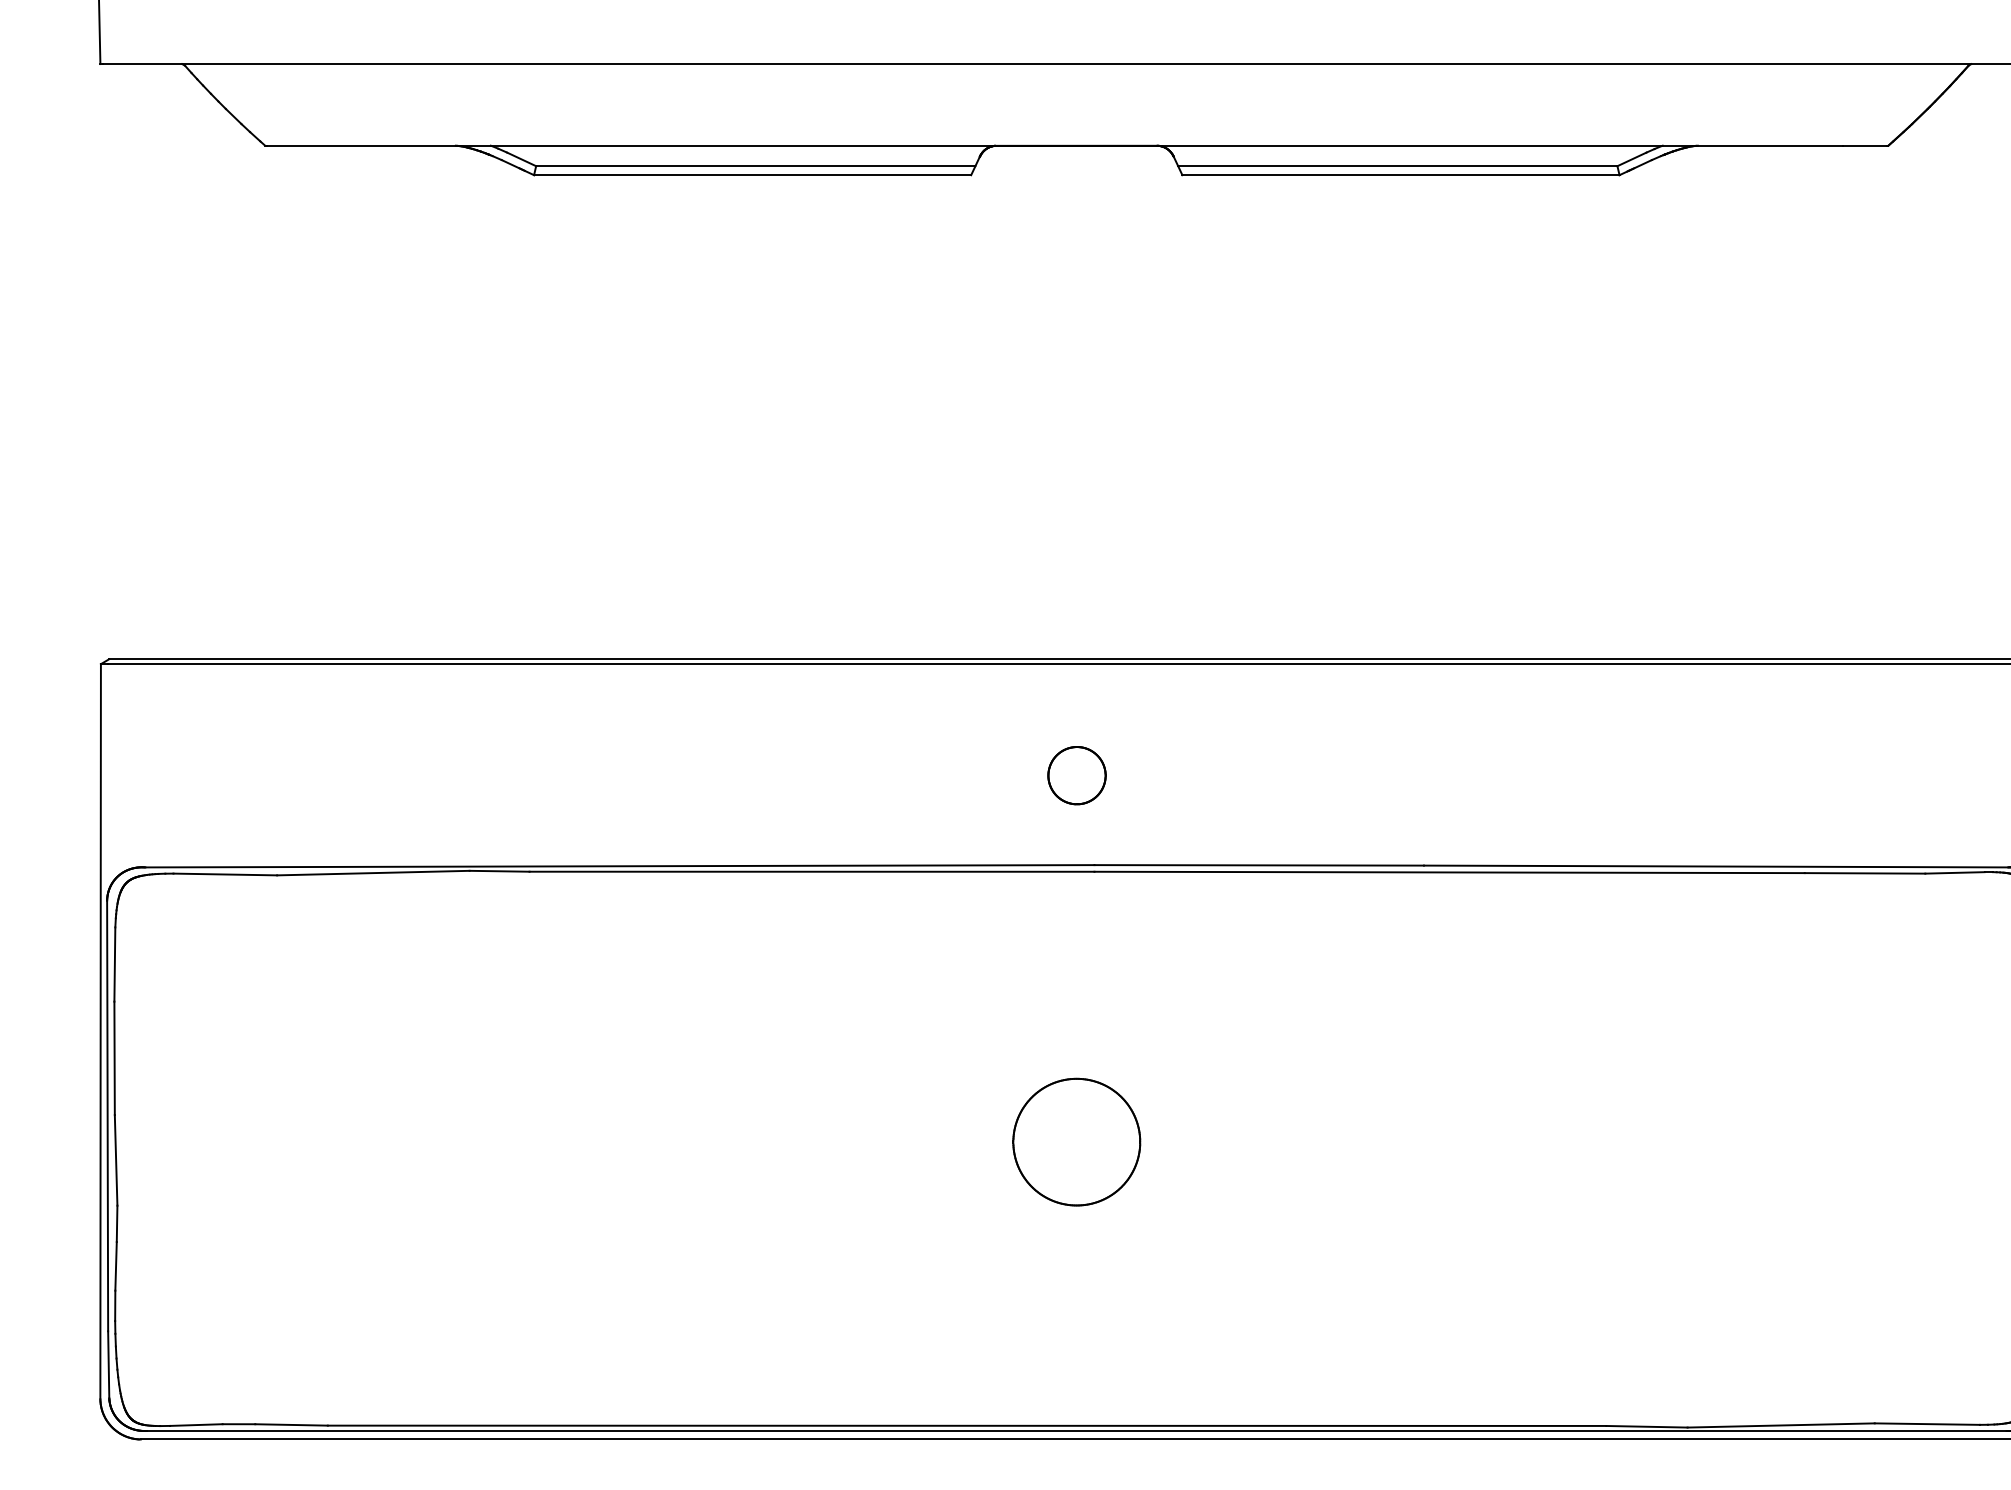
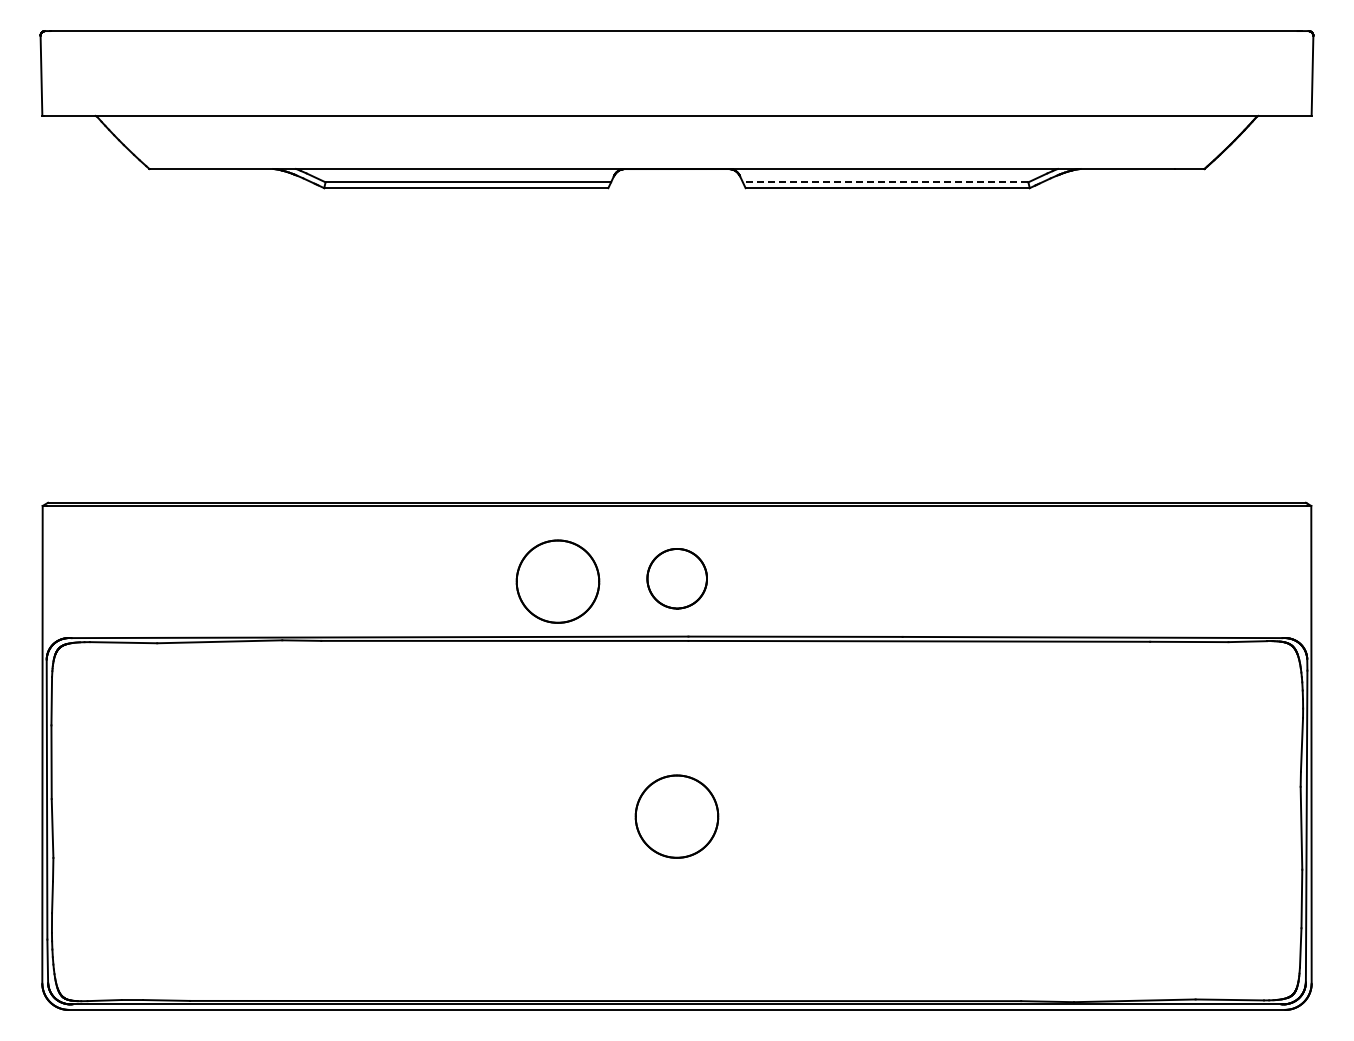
line: (1397, 166) -> (885, 182), solid -> dashed
part: (1076, 774) -> (676, 577), size x1.6
part: (892, 780) -> (557, 581), added

